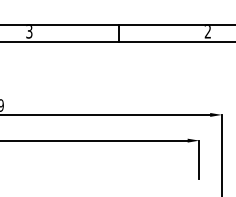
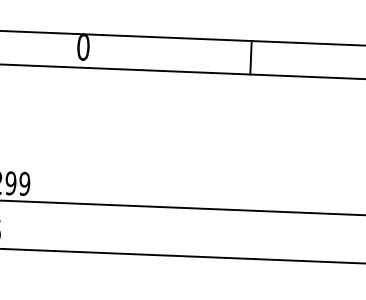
text: (29, 32) -> (83, 49), 3 -> 0

